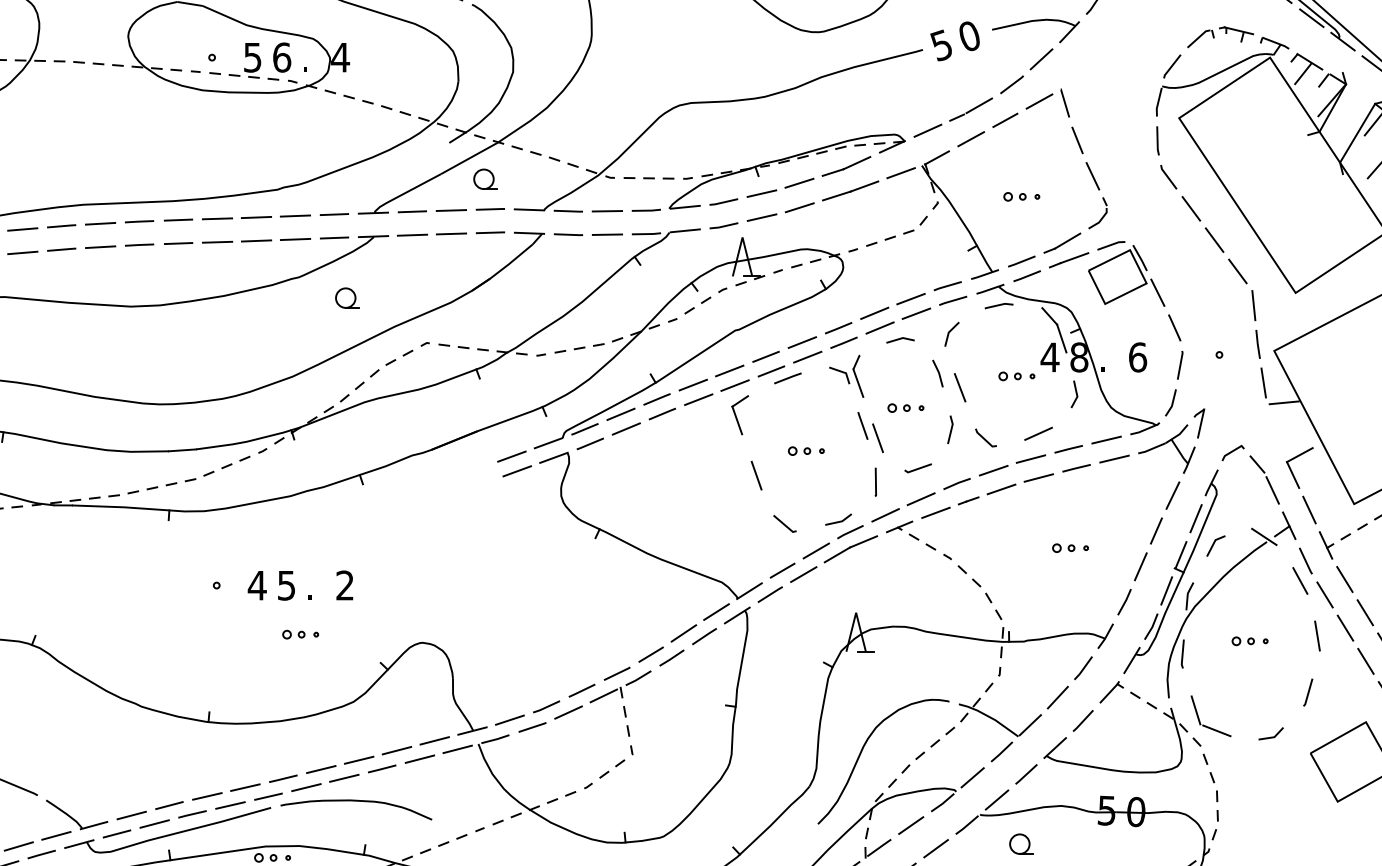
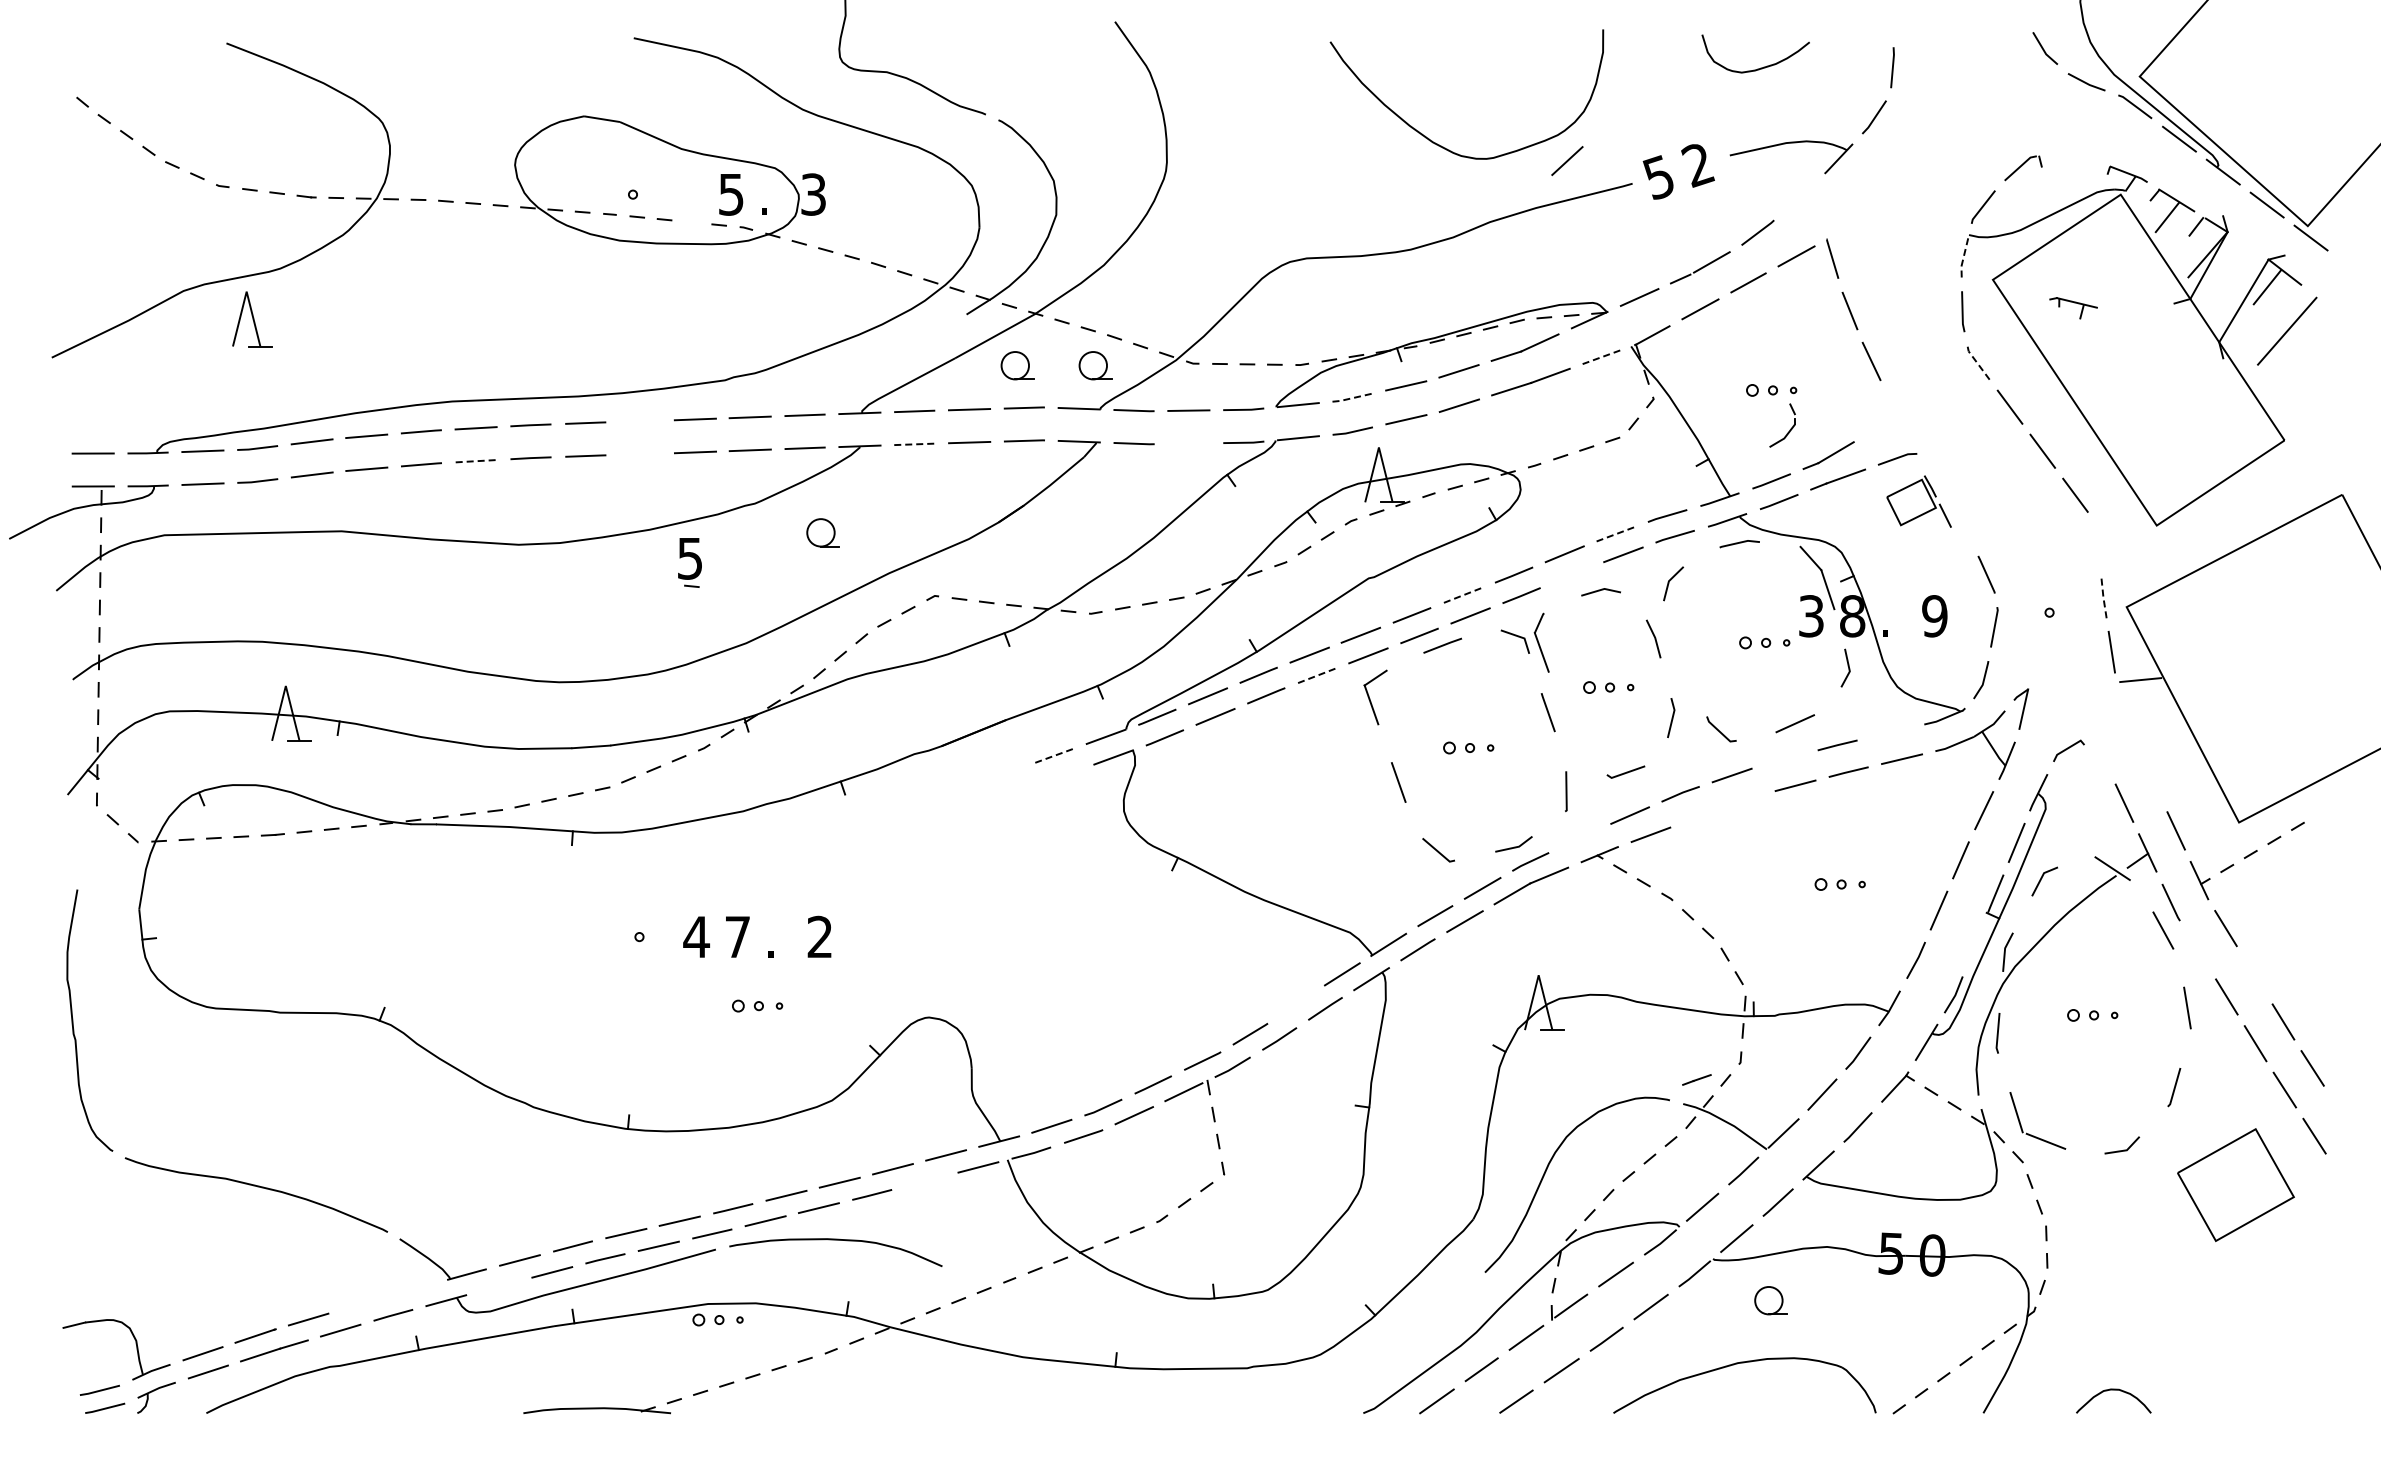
part: (1236, 34) -> (2073, 308), moved
text: (969, 36) -> (1697, 165), 0 -> 2
text: (282, 57) -> (731, 194), 6 -> 5
text: (340, 57) -> (813, 194), 4 -> 3
line: (1041, 58) -> (1567, 160), moved
part: (252, 60) -> (689, 562), moved
line: (1158, 102) -> (1963, 257), solid -> dashed
line: (900, 173) -> (1601, 357), solid -> dashed
line: (1167, 177) -> (1976, 362), solid -> dashed
part: (541, 179) -> (1095, 365), added
line: (723, 202) -> (1352, 398), solid -> dashed
part: (1102, 217) -> (1788, 431), moved
line: (217, 218) -> (640, 420), removed
line: (607, 234) -> (1188, 443), removed
line: (412, 235) -> (914, 444), solid -> dashed
line: (217, 241) -> (640, 453), removed
line: (100, 247) -> (476, 461), solid -> dashed
part: (1126, 275) -> (1918, 501), size x0.6
line: (910, 299) -> (1615, 534), solid -> dashed
line: (1253, 305) -> (2097, 542), removed
line: (880, 327) -> (1572, 574), removed
line: (802, 342) -> (1463, 595), solid -> dashed
line: (1257, 344) -> (2103, 597), solid -> dashed
text: (1049, 357) -> (1810, 616), 4 -> 3
text: (1137, 357) -> (1934, 616), 6 -> 9
line: (959, 387) -> (1684, 658), removed
line: (698, 399) -> (1317, 675), solid -> dashed
line: (878, 437) -> (1569, 729), removed
line: (1106, 440) -> (1890, 732), removed
line: (511, 456) -> (1054, 755), solid -> dashed
line: (1030, 458) -> (1784, 758), removed
line: (1257, 464) -> (2102, 766), removed
line: (516, 471) -> (1061, 776), removed
part: (1292, 472) -> (2152, 777), removed
line: (1001, 489) -> (1742, 801), removed
line: (968, 500) -> (1696, 1079), moved
line: (885, 514) -> (1579, 837), removed
text: (286, 585) -> (737, 937), 5 -> 7
line: (1166, 590) -> (1974, 944), removed
line: (1324, 594) -> (2197, 949), removed
line: (1365, 612) -> (2254, 974), removed
line: (683, 632) -> (1296, 1003), removed
line: (420, 759) -> (925, 1181), removed
line: (117, 834) -> (499, 1286), removed
line: (56, 835) -> (413, 1288), removed
line: (18, 846) -> (360, 1303), removed

